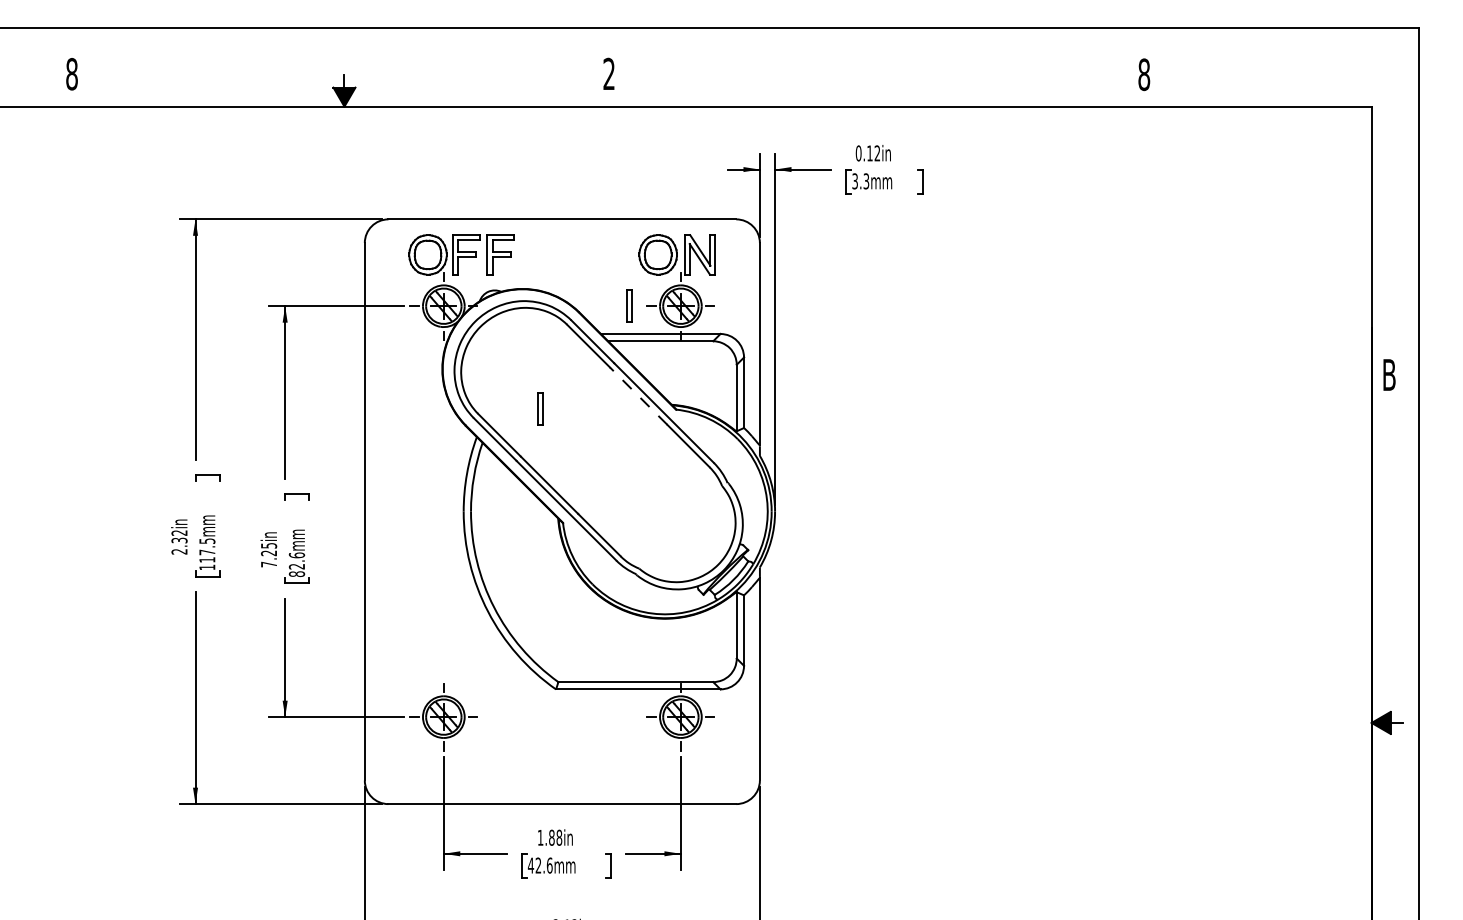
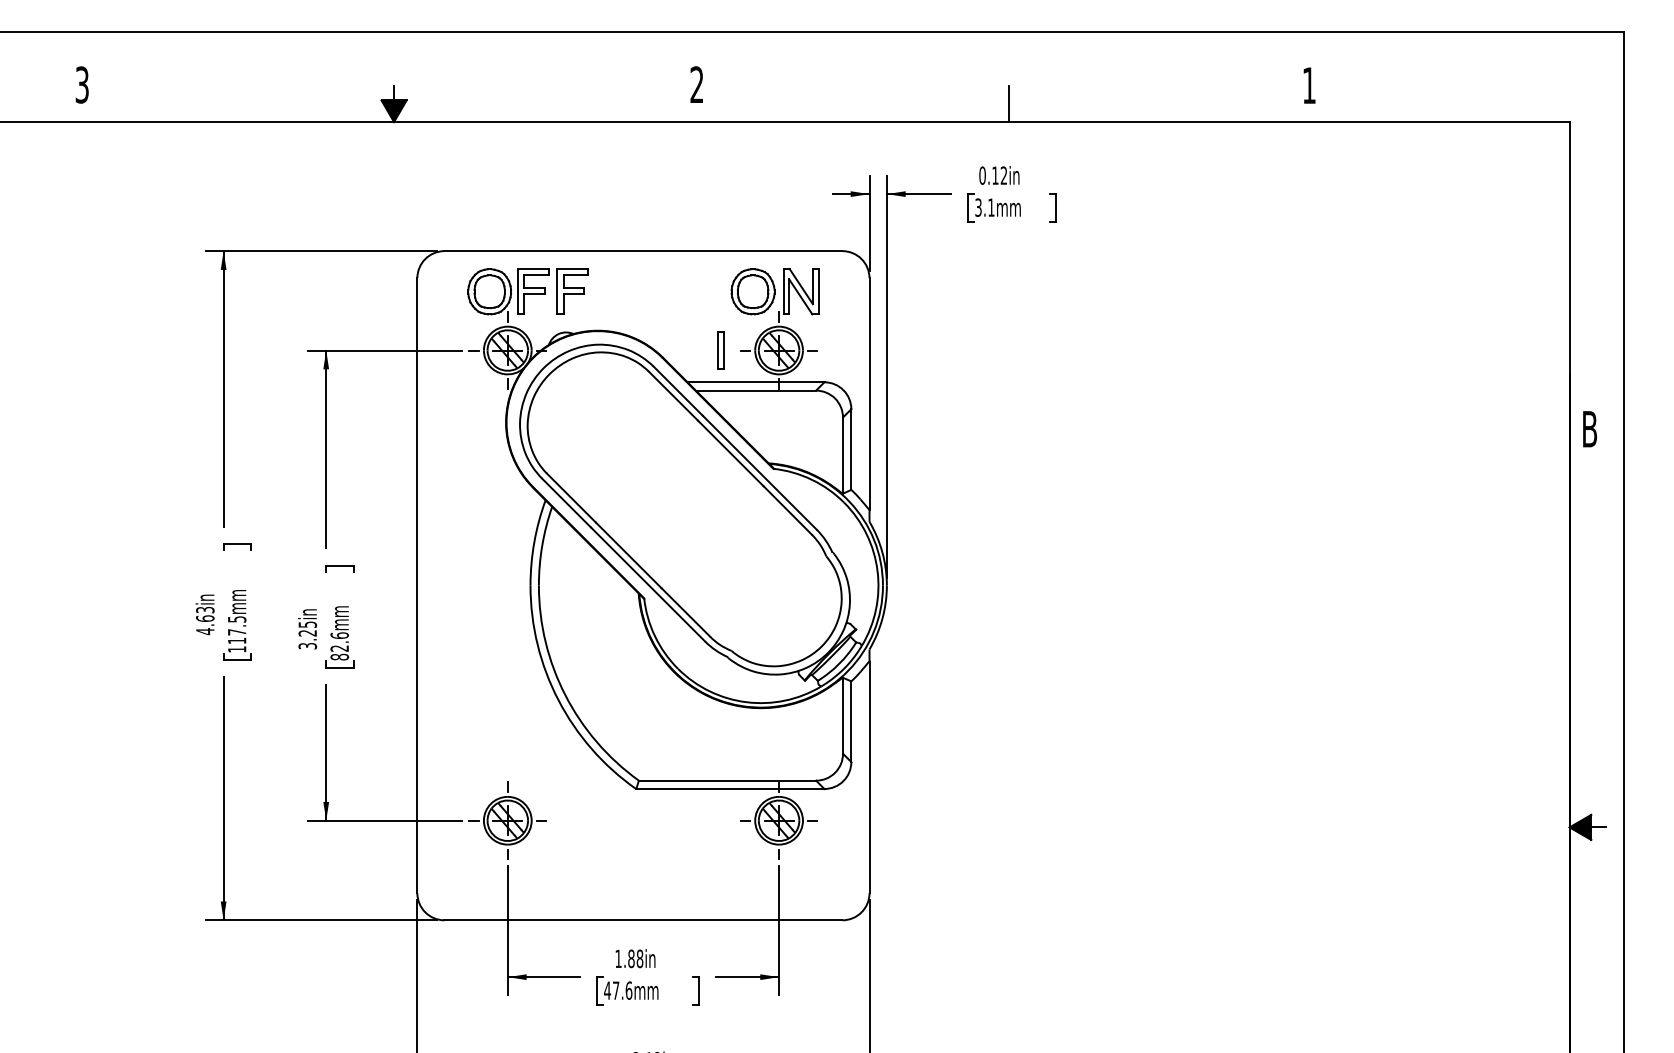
text: (71, 74) -> (81, 85), 8 -> 3
text: (1144, 74) -> (1309, 85), 8 -> 1
line: (881, 90) -> (1008, 103), added
text: (866, 181) -> (991, 207), 3.3mm -> 3.1mm
line: (638, 396) -> (730, 453), dashed -> solid
part: (540, 408) -> (618, 467), removed
text: (179, 542) -> (205, 620), 2.32in -> 4.63in
text: (269, 564) -> (308, 646), 7.25in -> 3.25in
text: (538, 865) -> (616, 990), 42.6mm -> 47.6mm

